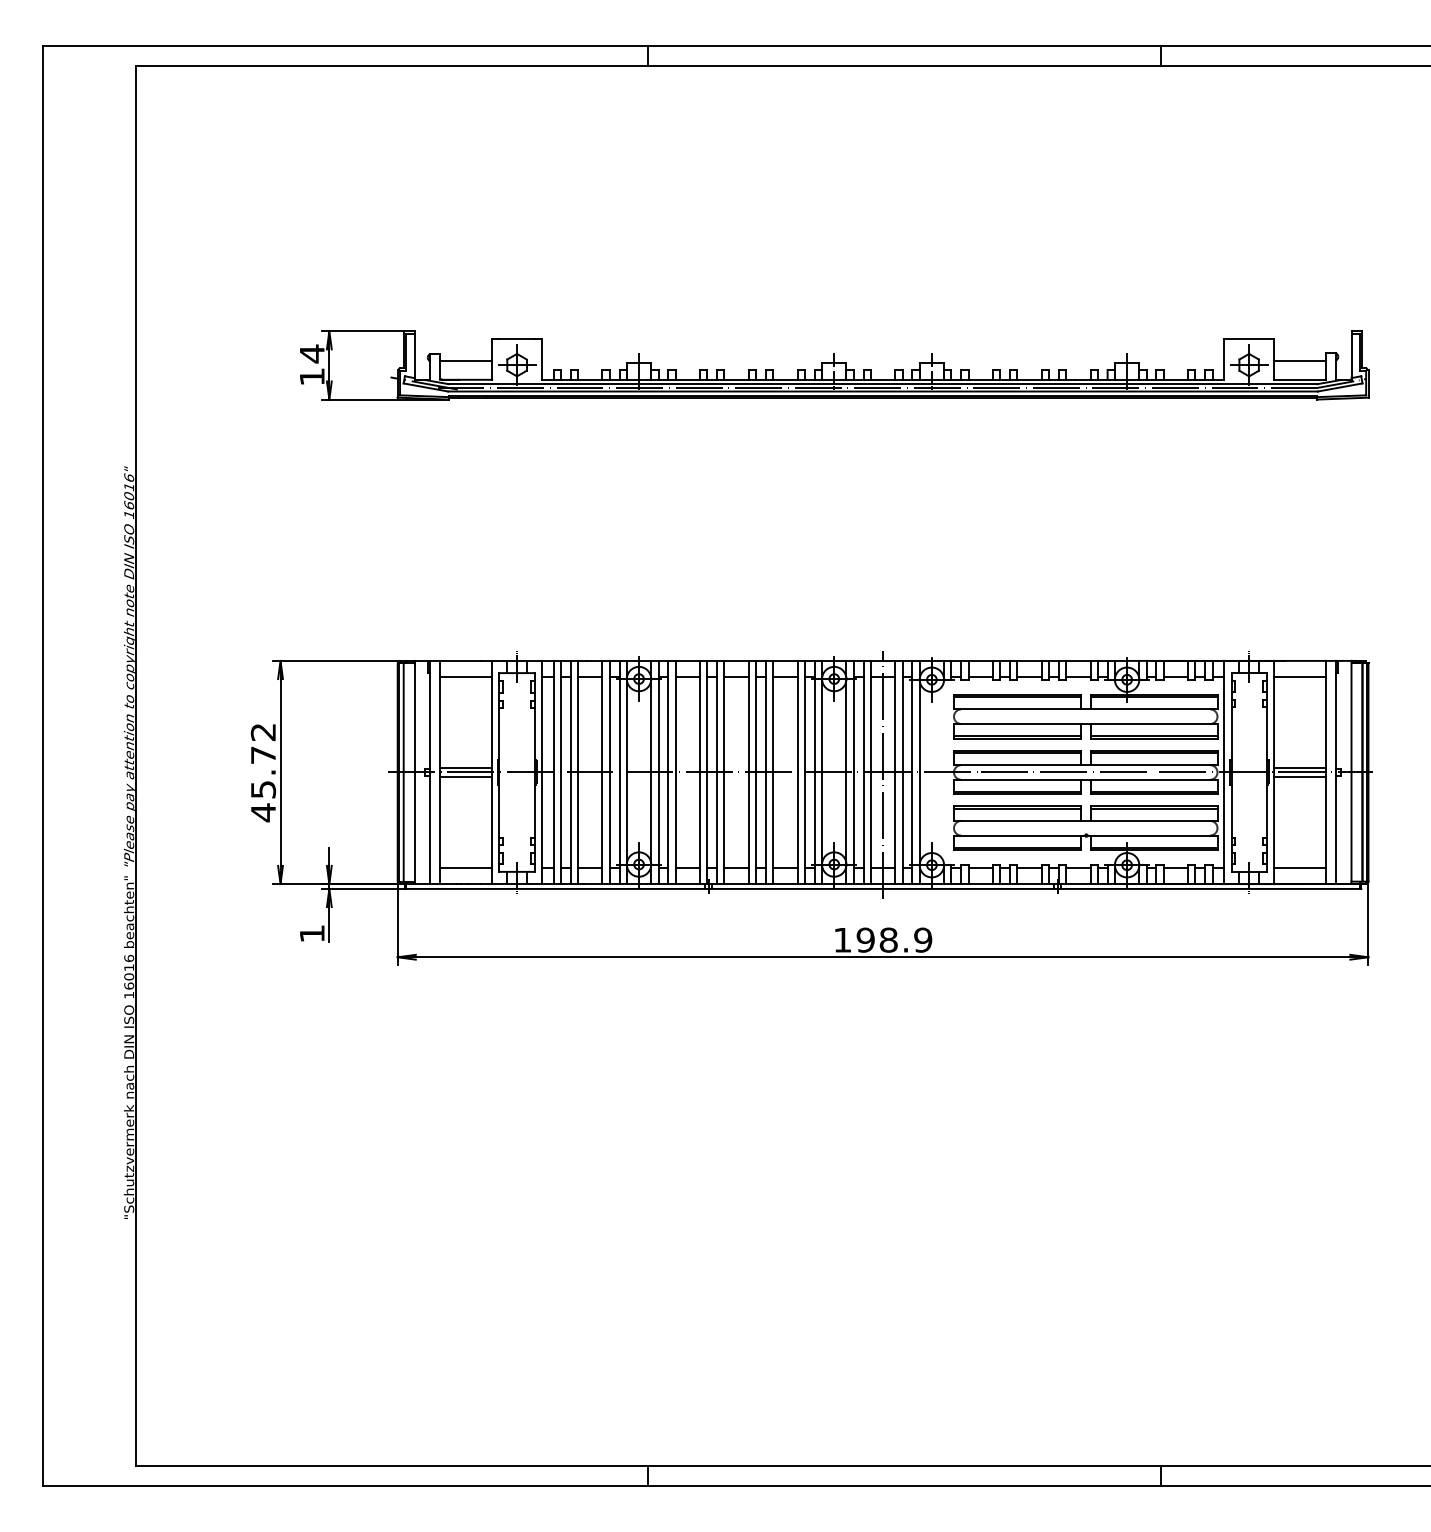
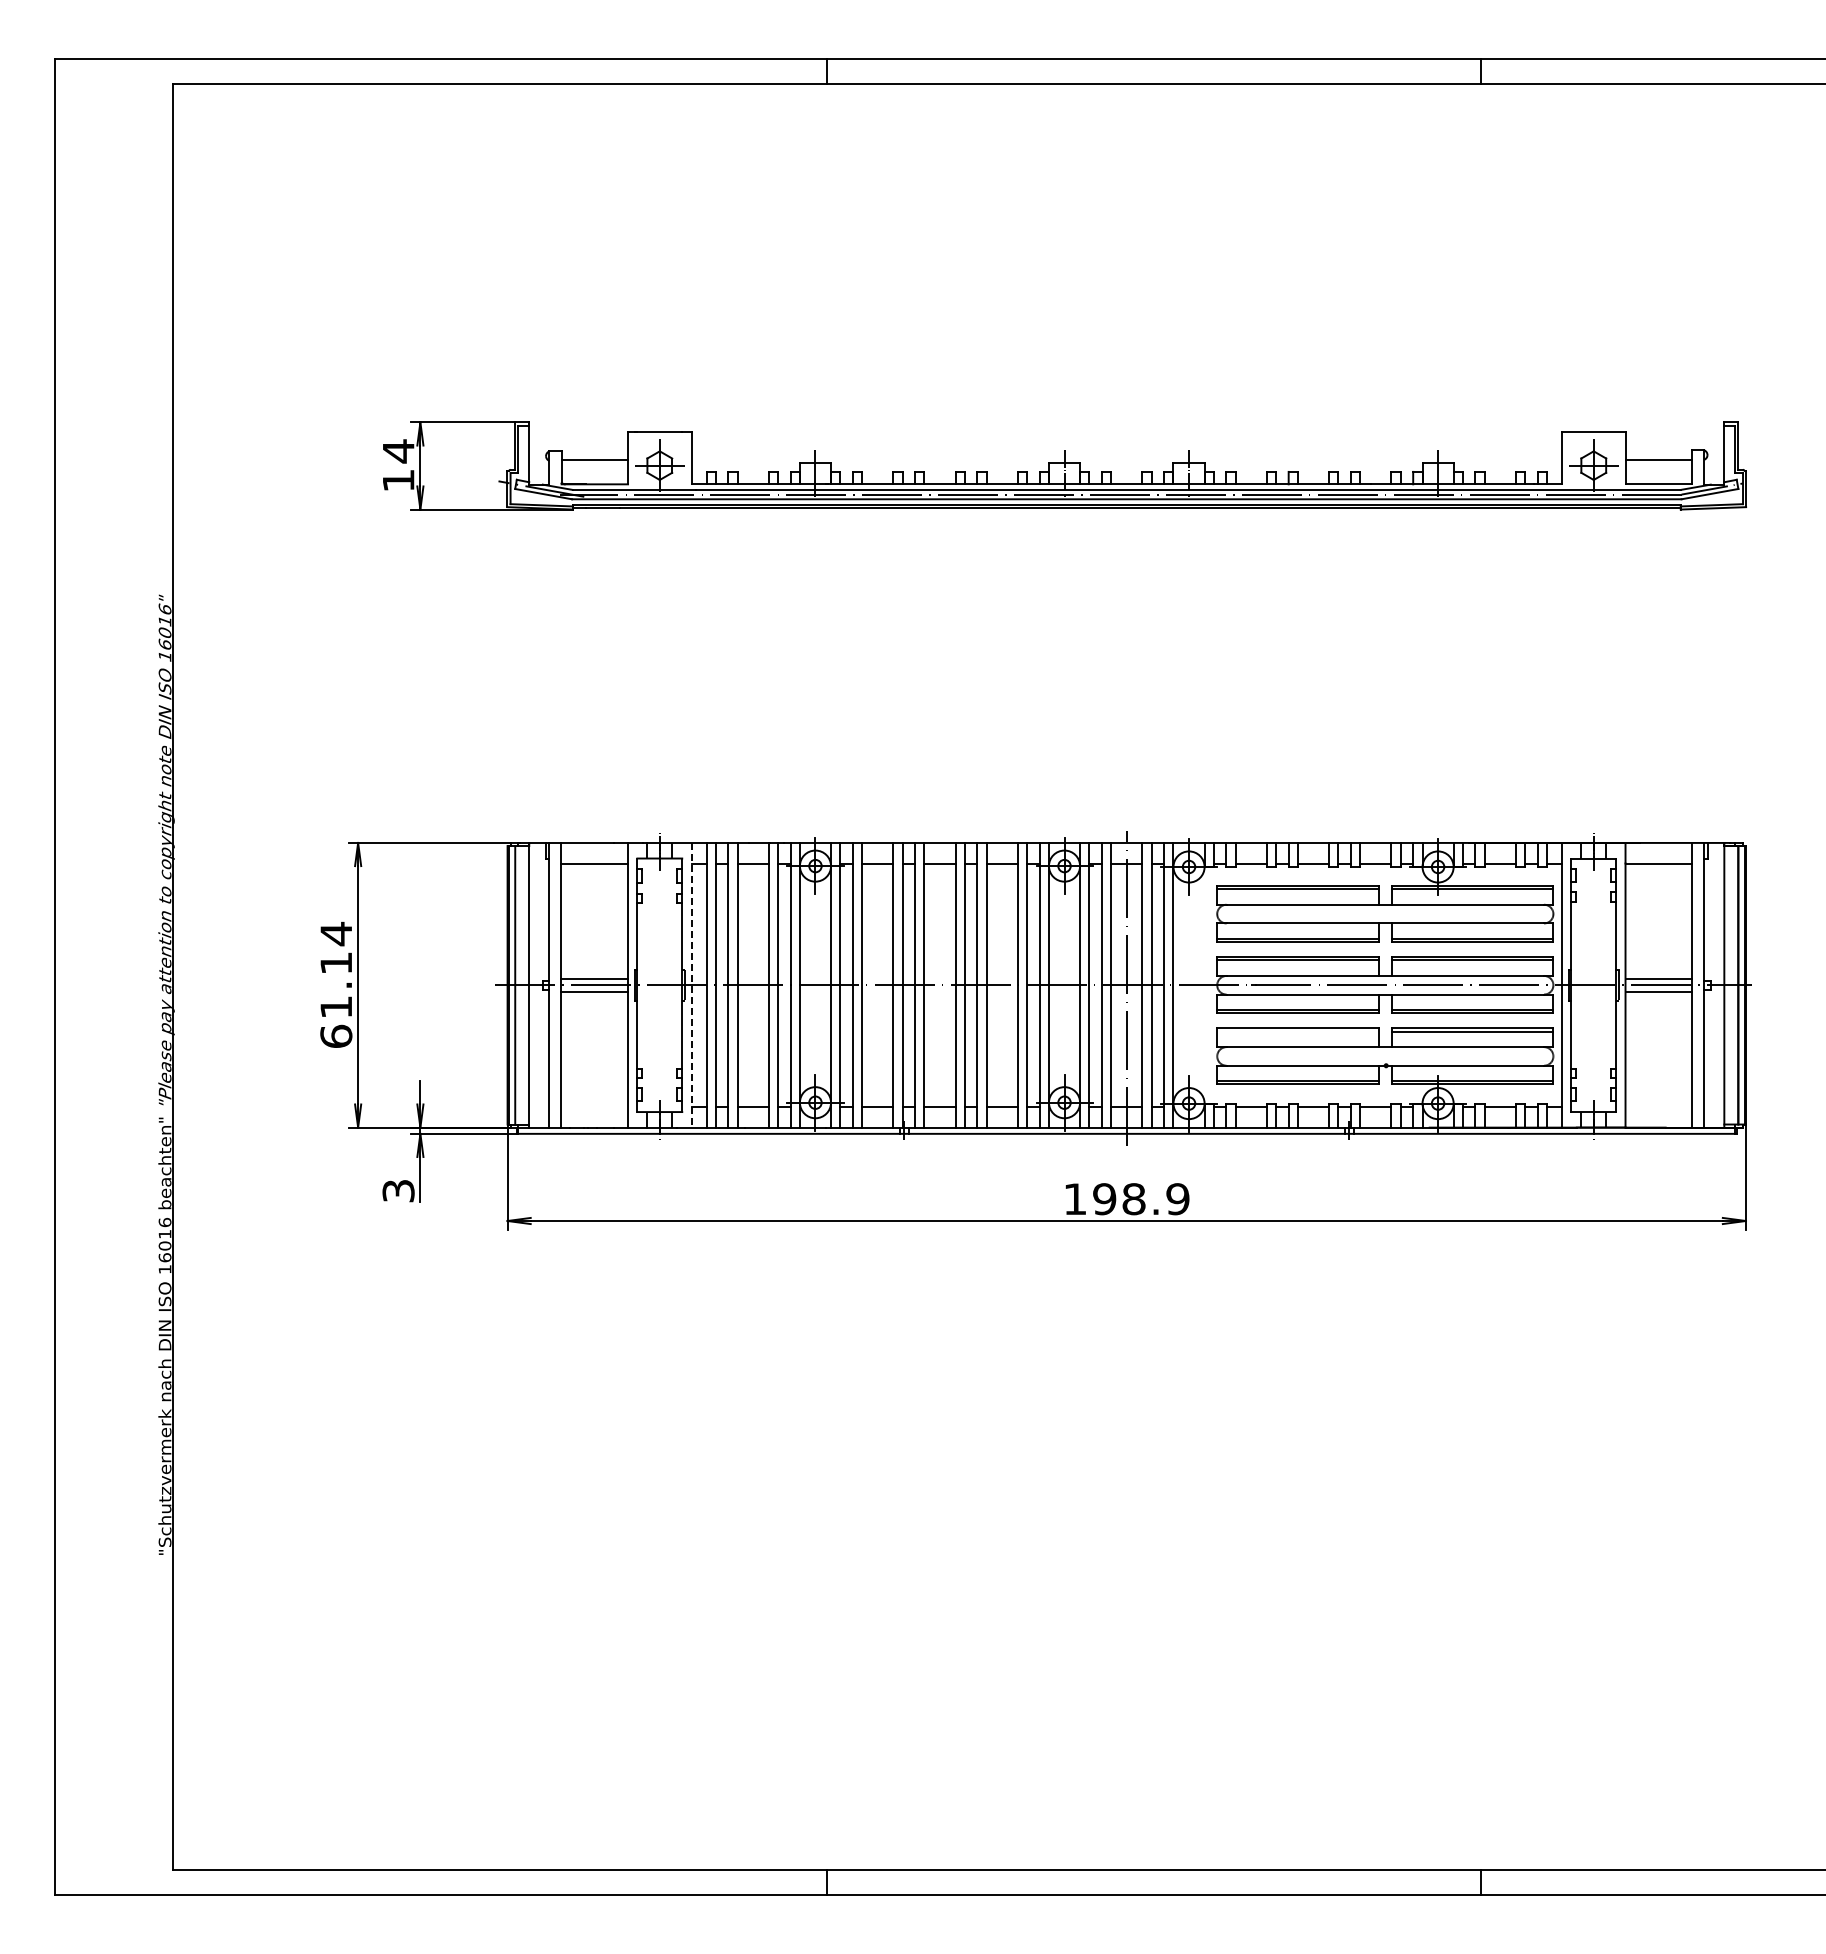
text: (263, 771) -> (336, 984), 45.72 -> 61.14
line: (541, 772) -> (691, 985), solid -> dashed
line: (1017, 808) -> (1298, 1031), removed
line: (465, 868) -> (594, 1107), removed
line: (1299, 868) -> (1658, 1107), removed
text: (312, 934) -> (398, 1191), 1 -> 3

